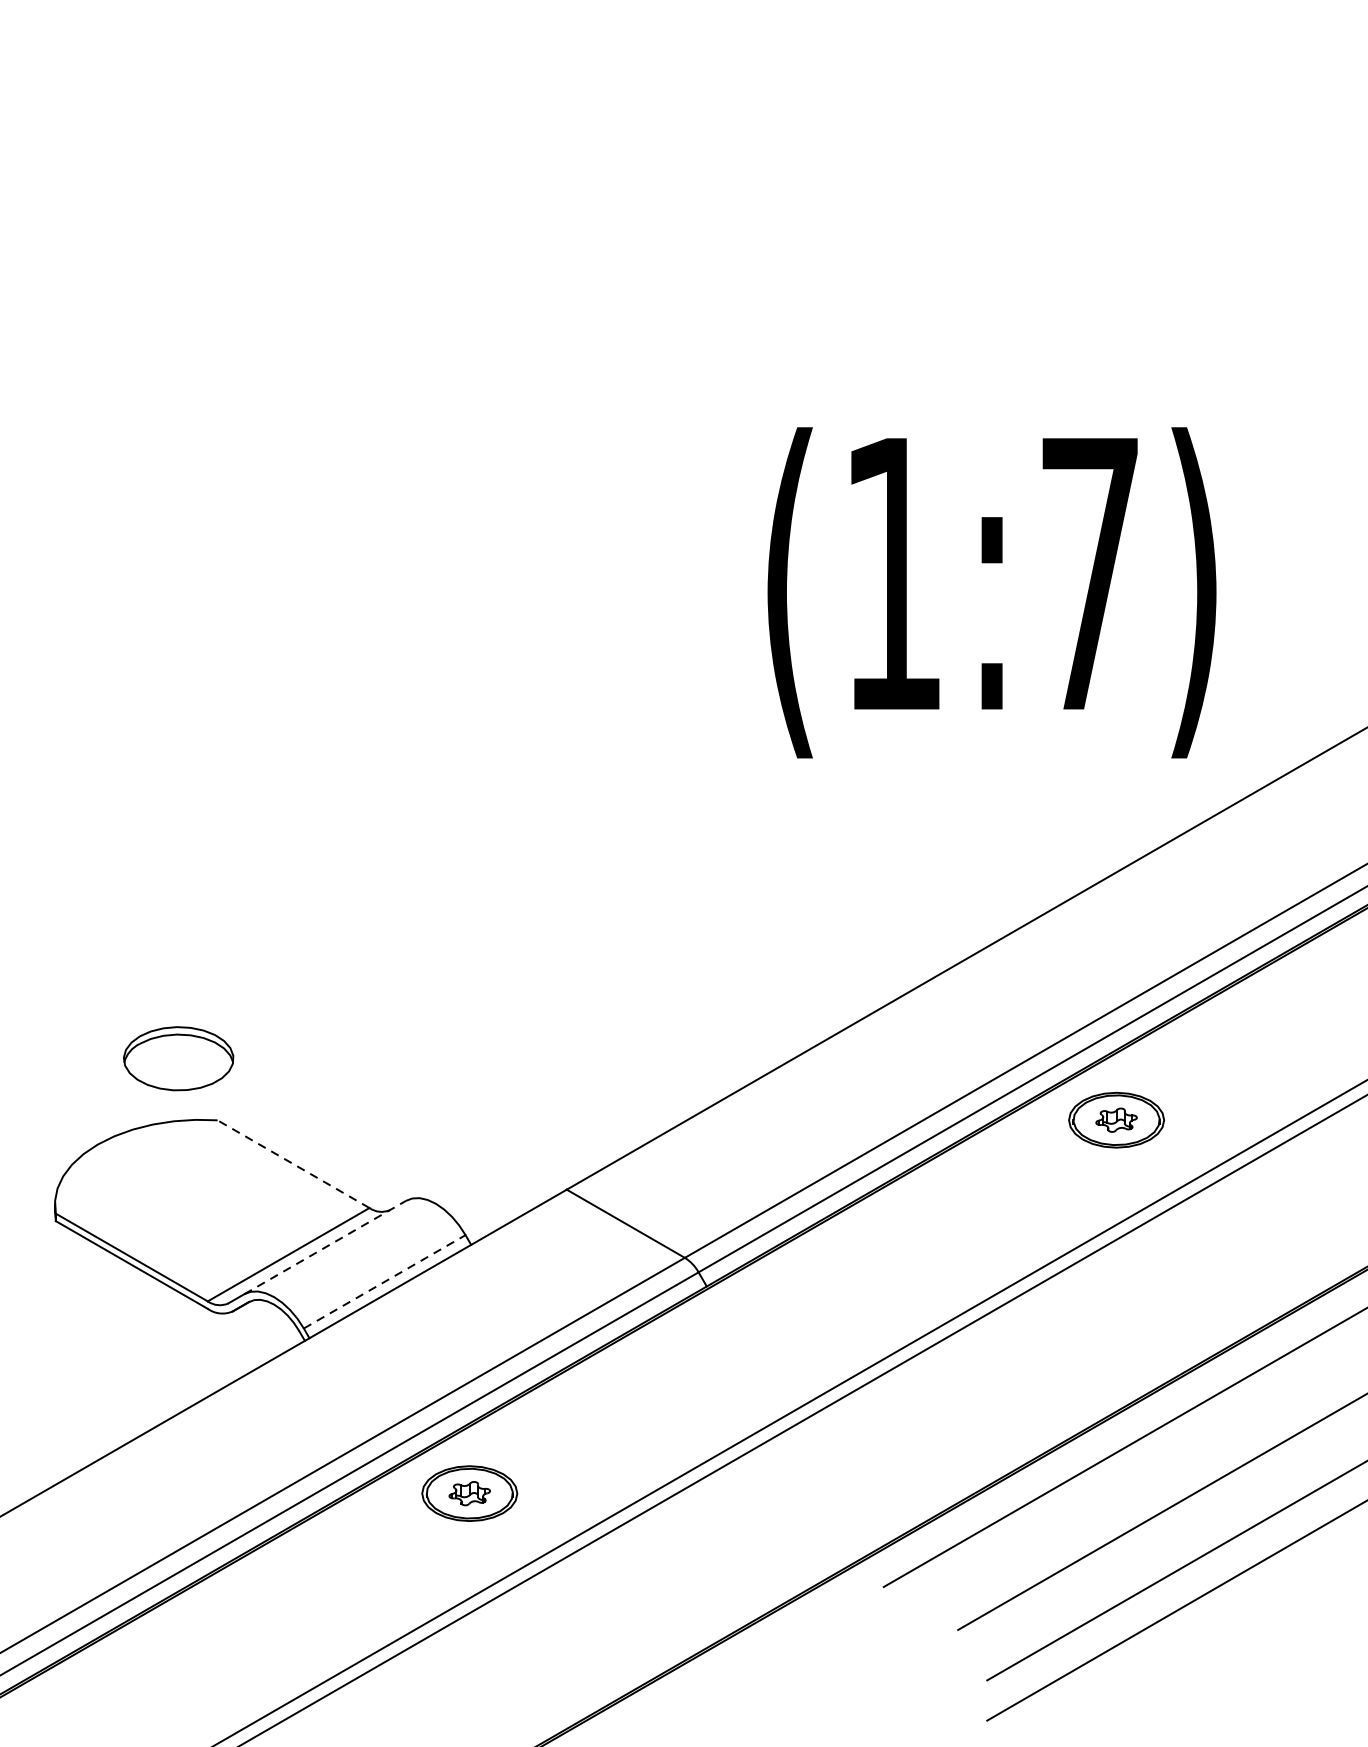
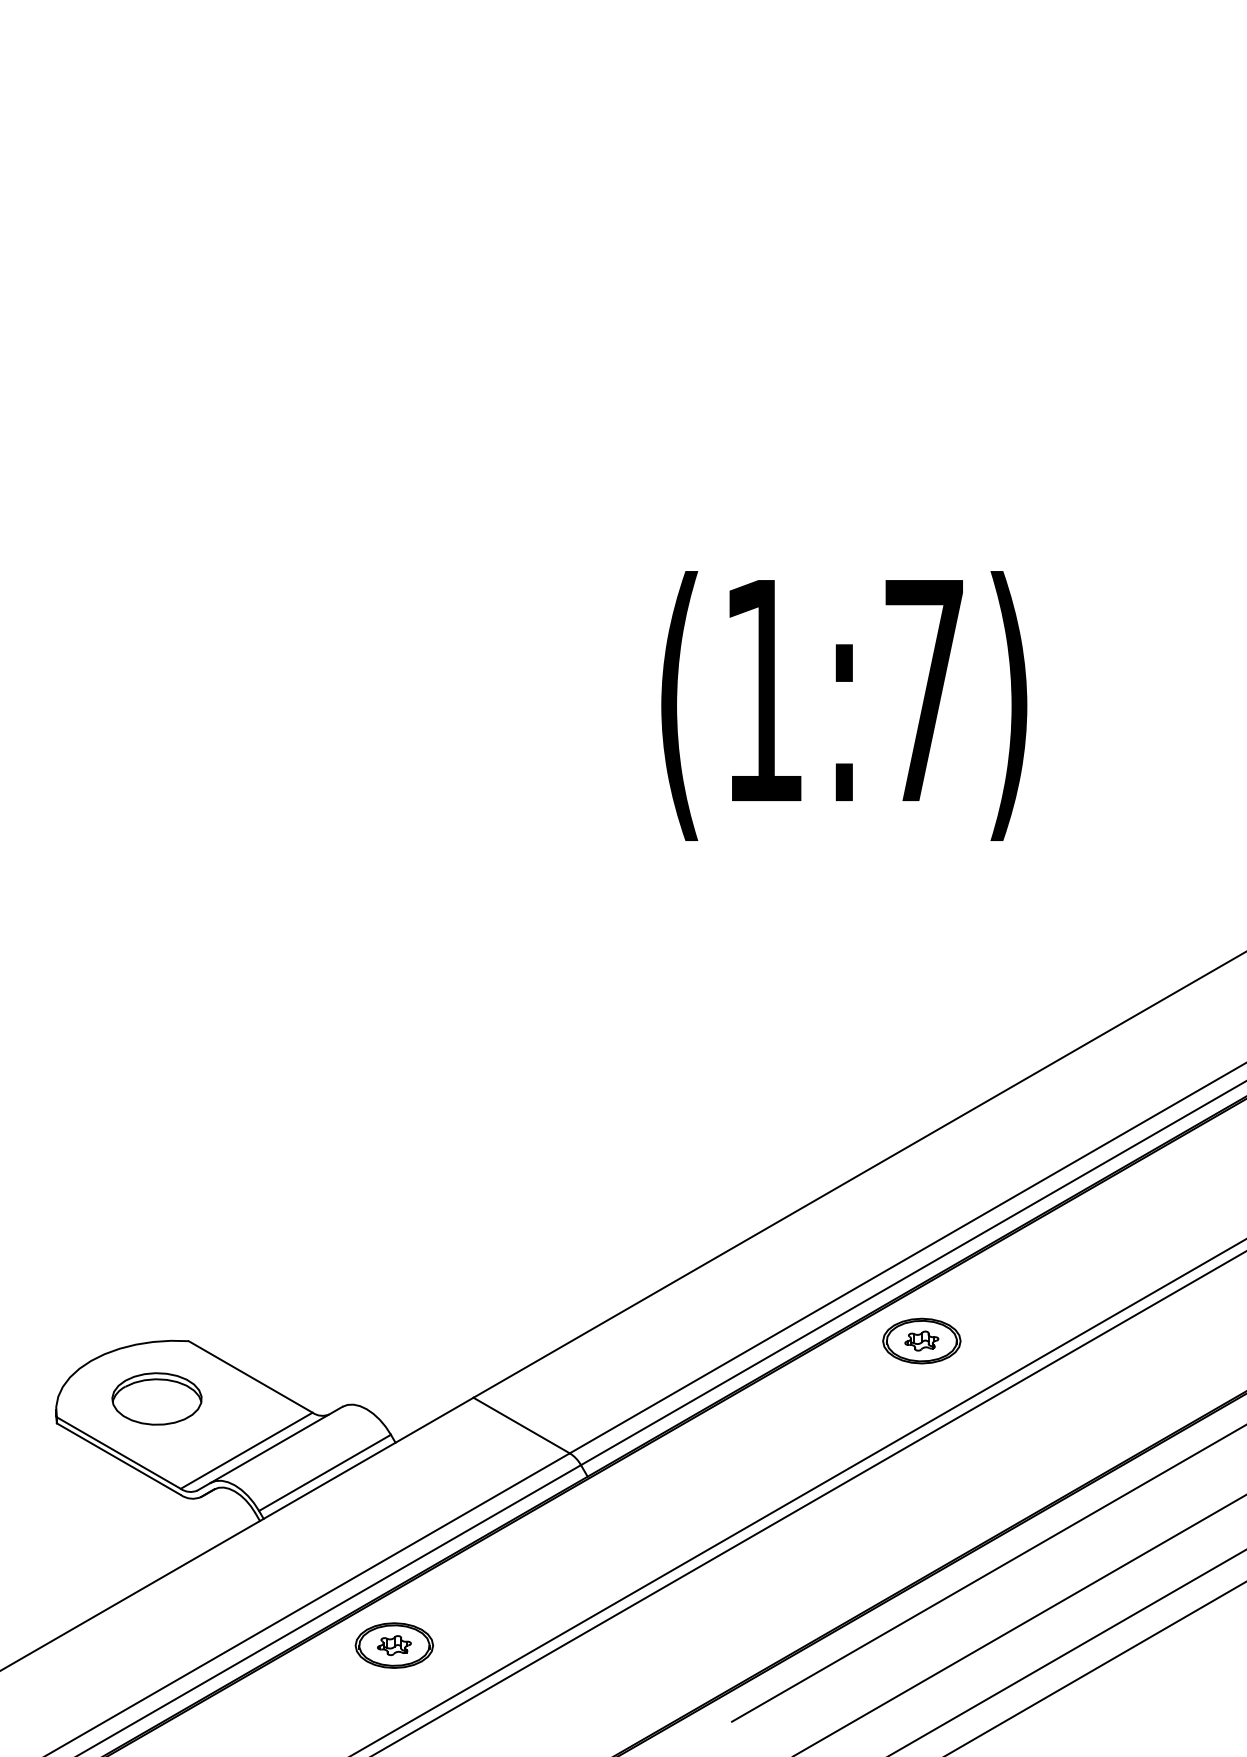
text: (992, 592) -> (844, 705), moved
part: (178, 1058) -> (156, 1398), moved
line: (293, 1163) -> (250, 1376), dashed -> solid
line: (325, 1247) -> (276, 1444), dashed -> solid
line: (385, 1281) -> (325, 1472), dashed -> solid

